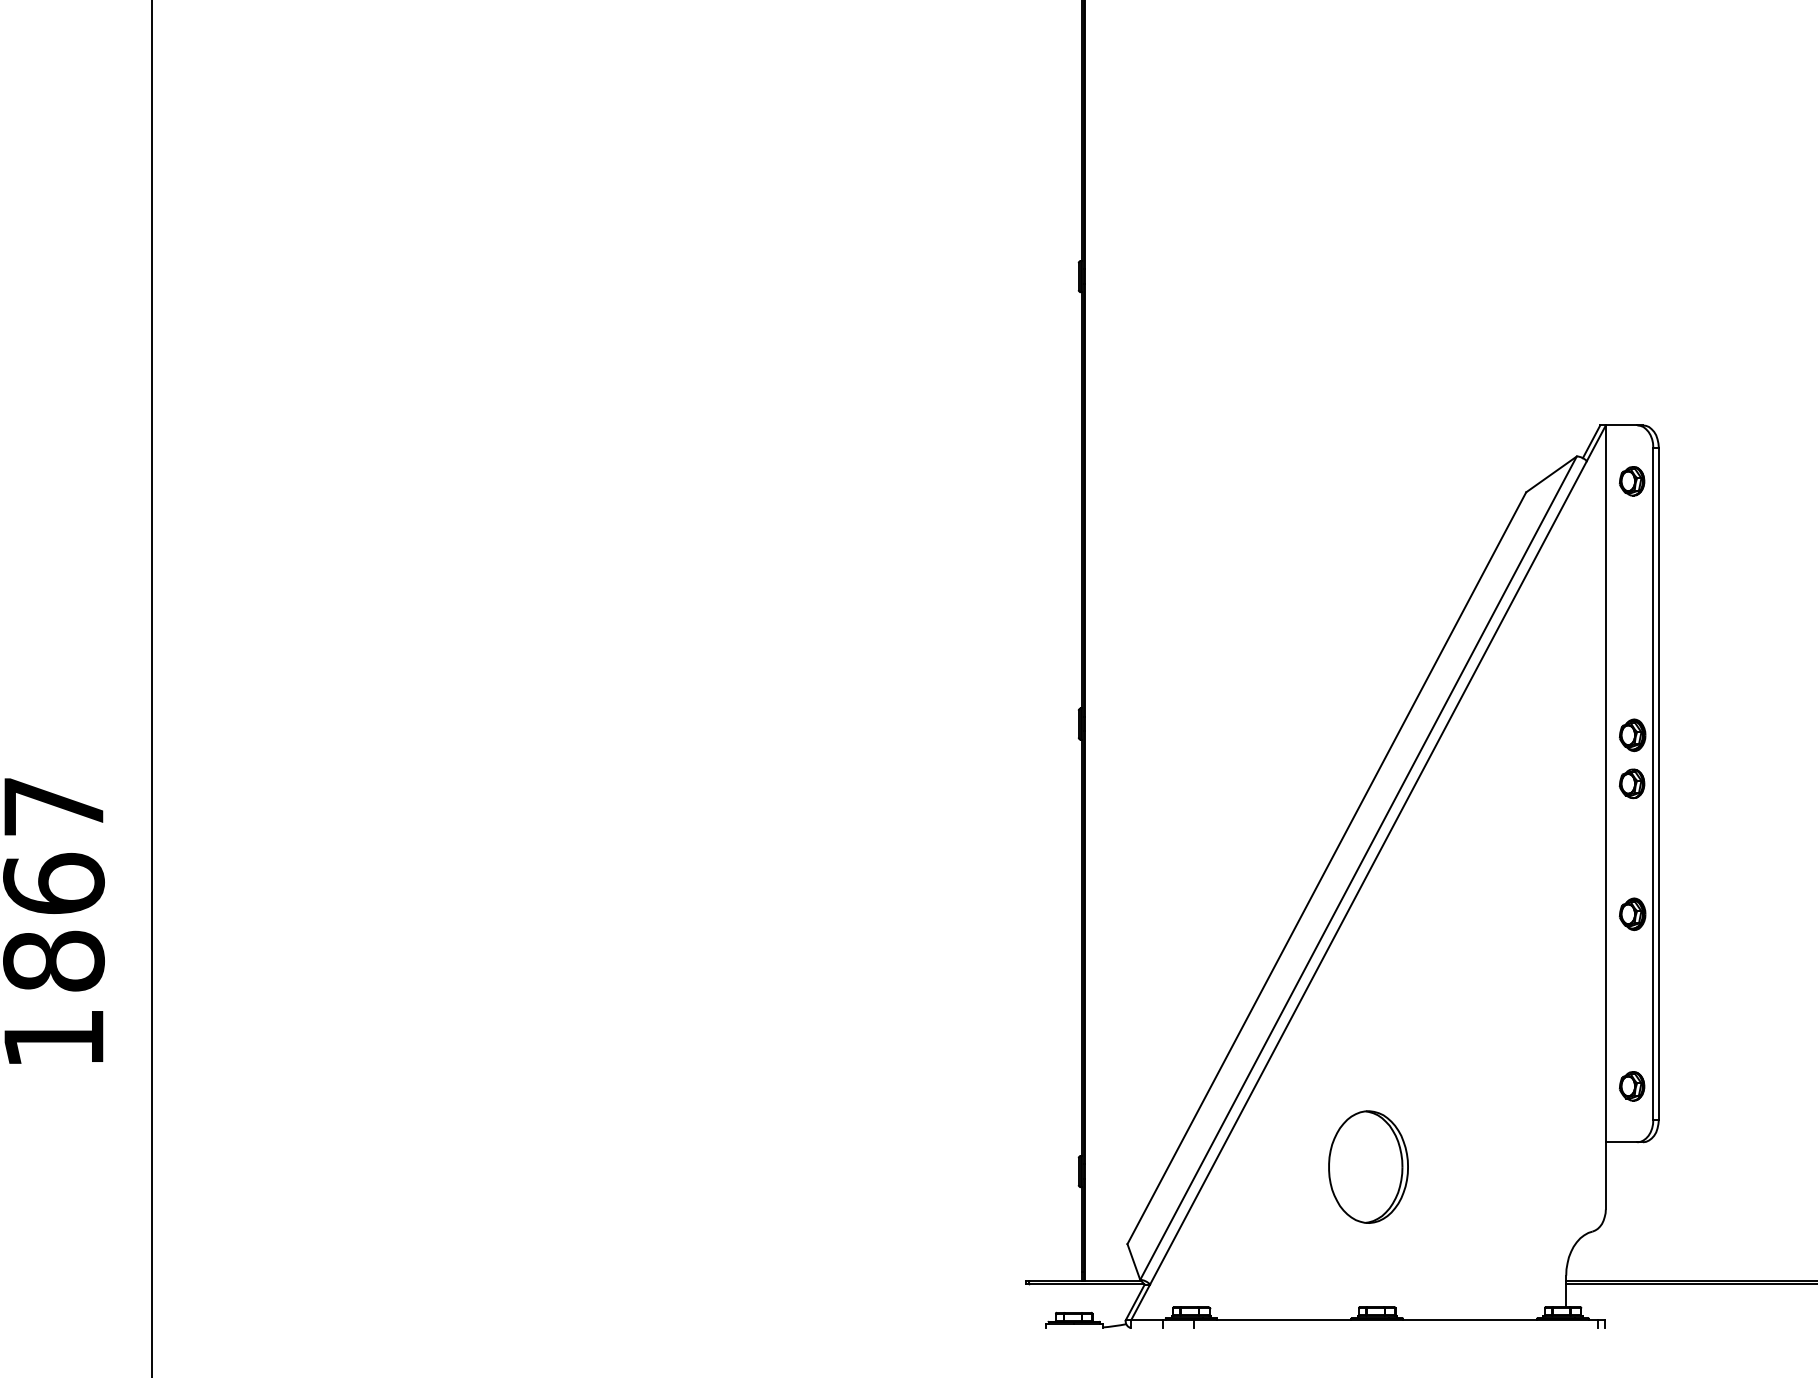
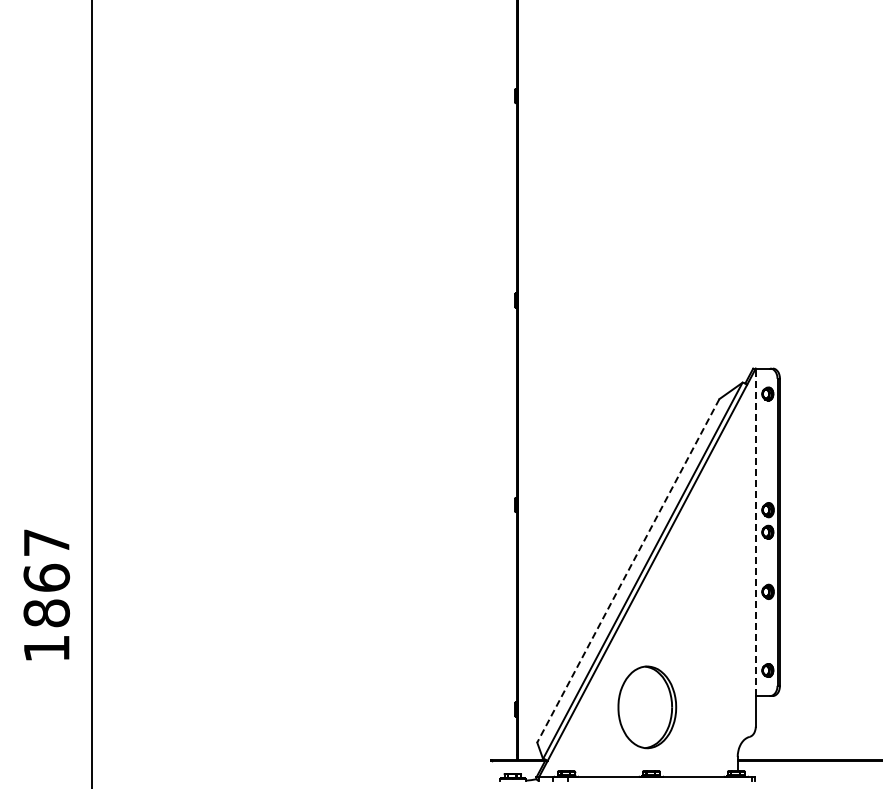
line: (1605, 784) -> (755, 532), solid -> dashed
line: (1327, 869) -> (628, 571), solid -> dashed
part: (1368, 1167) -> (647, 707), size x1.6

